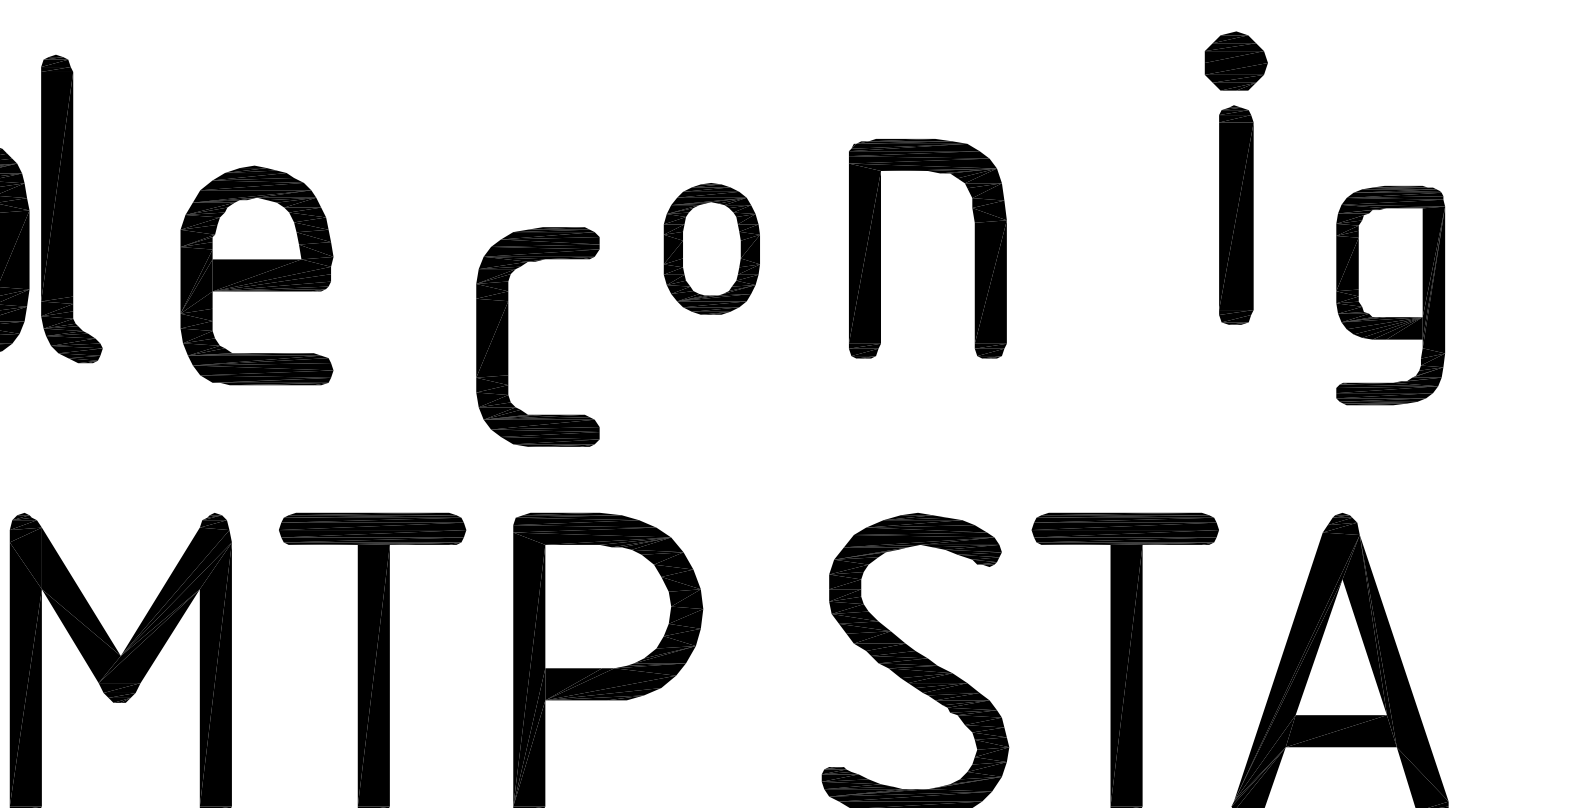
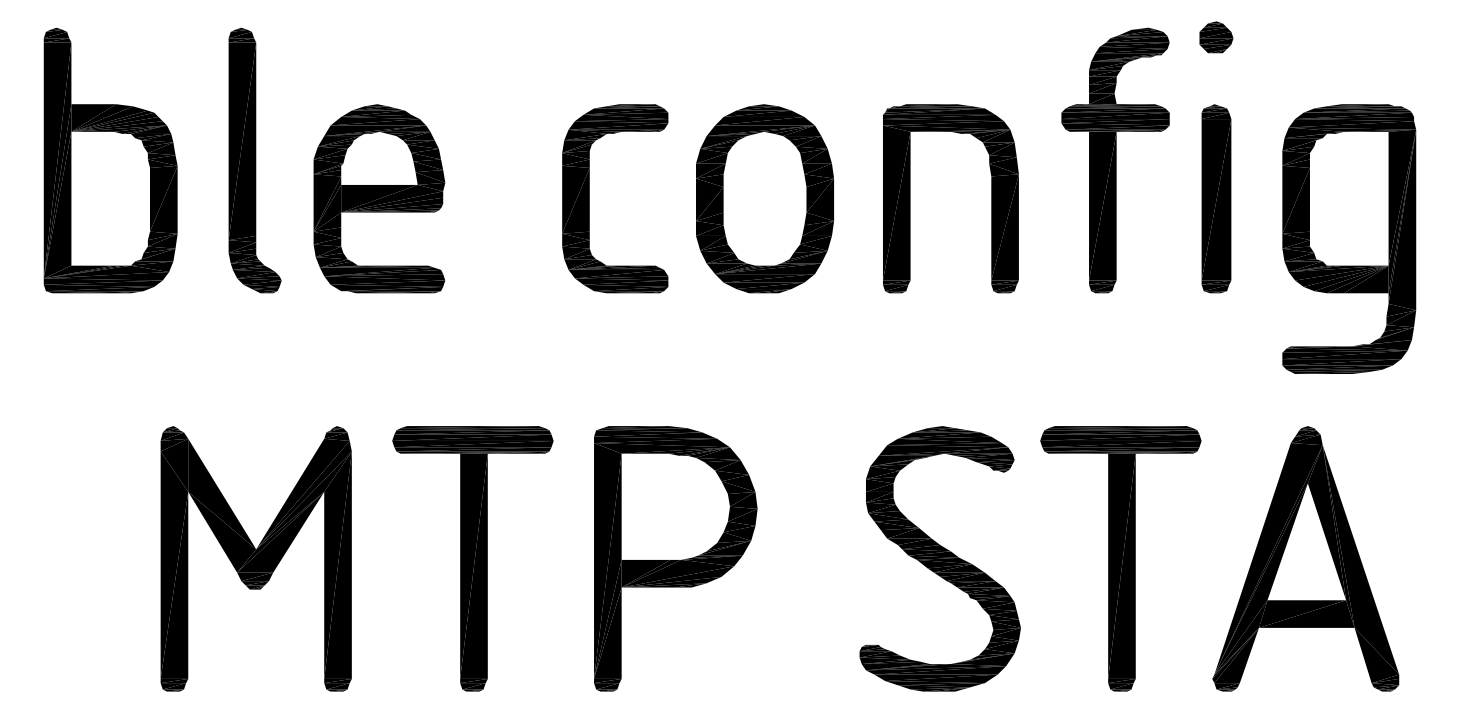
part: (1236, 61) -> (1216, 37), size x0.62
part: (1119, 204) -> (1115, 160), added
part: (71, 208) -> (254, 160), moved
part: (1236, 214) -> (1216, 198), moved
part: (711, 248) -> (764, 198), size x1.67
part: (257, 275) -> (379, 198), moved
part: (1390, 294) -> (1349, 238), size x1.43
part: (508, 336) -> (589, 198), moved

